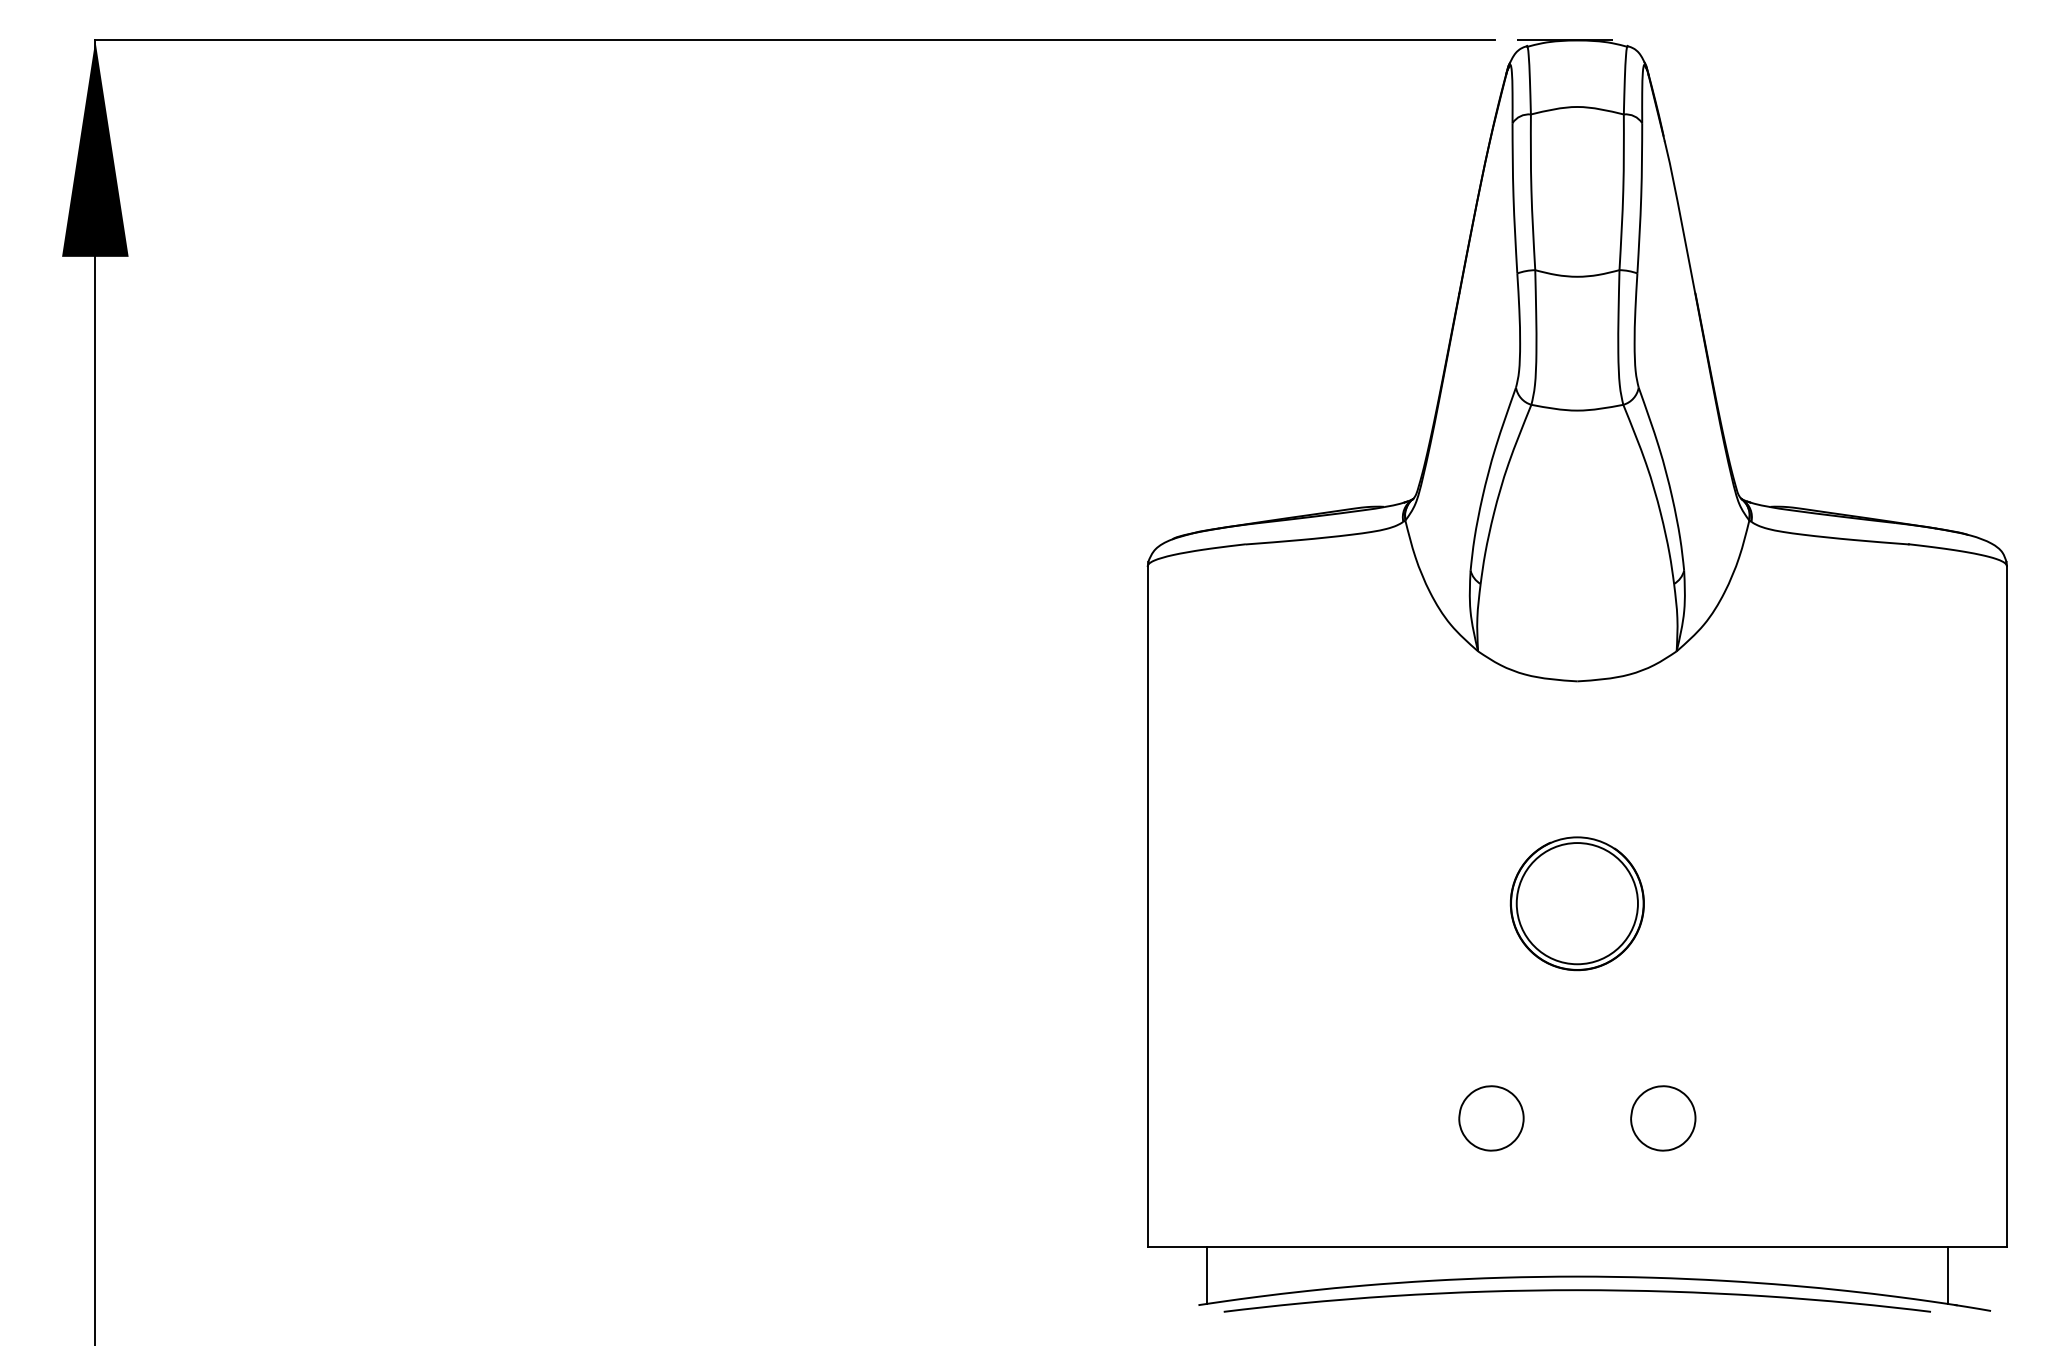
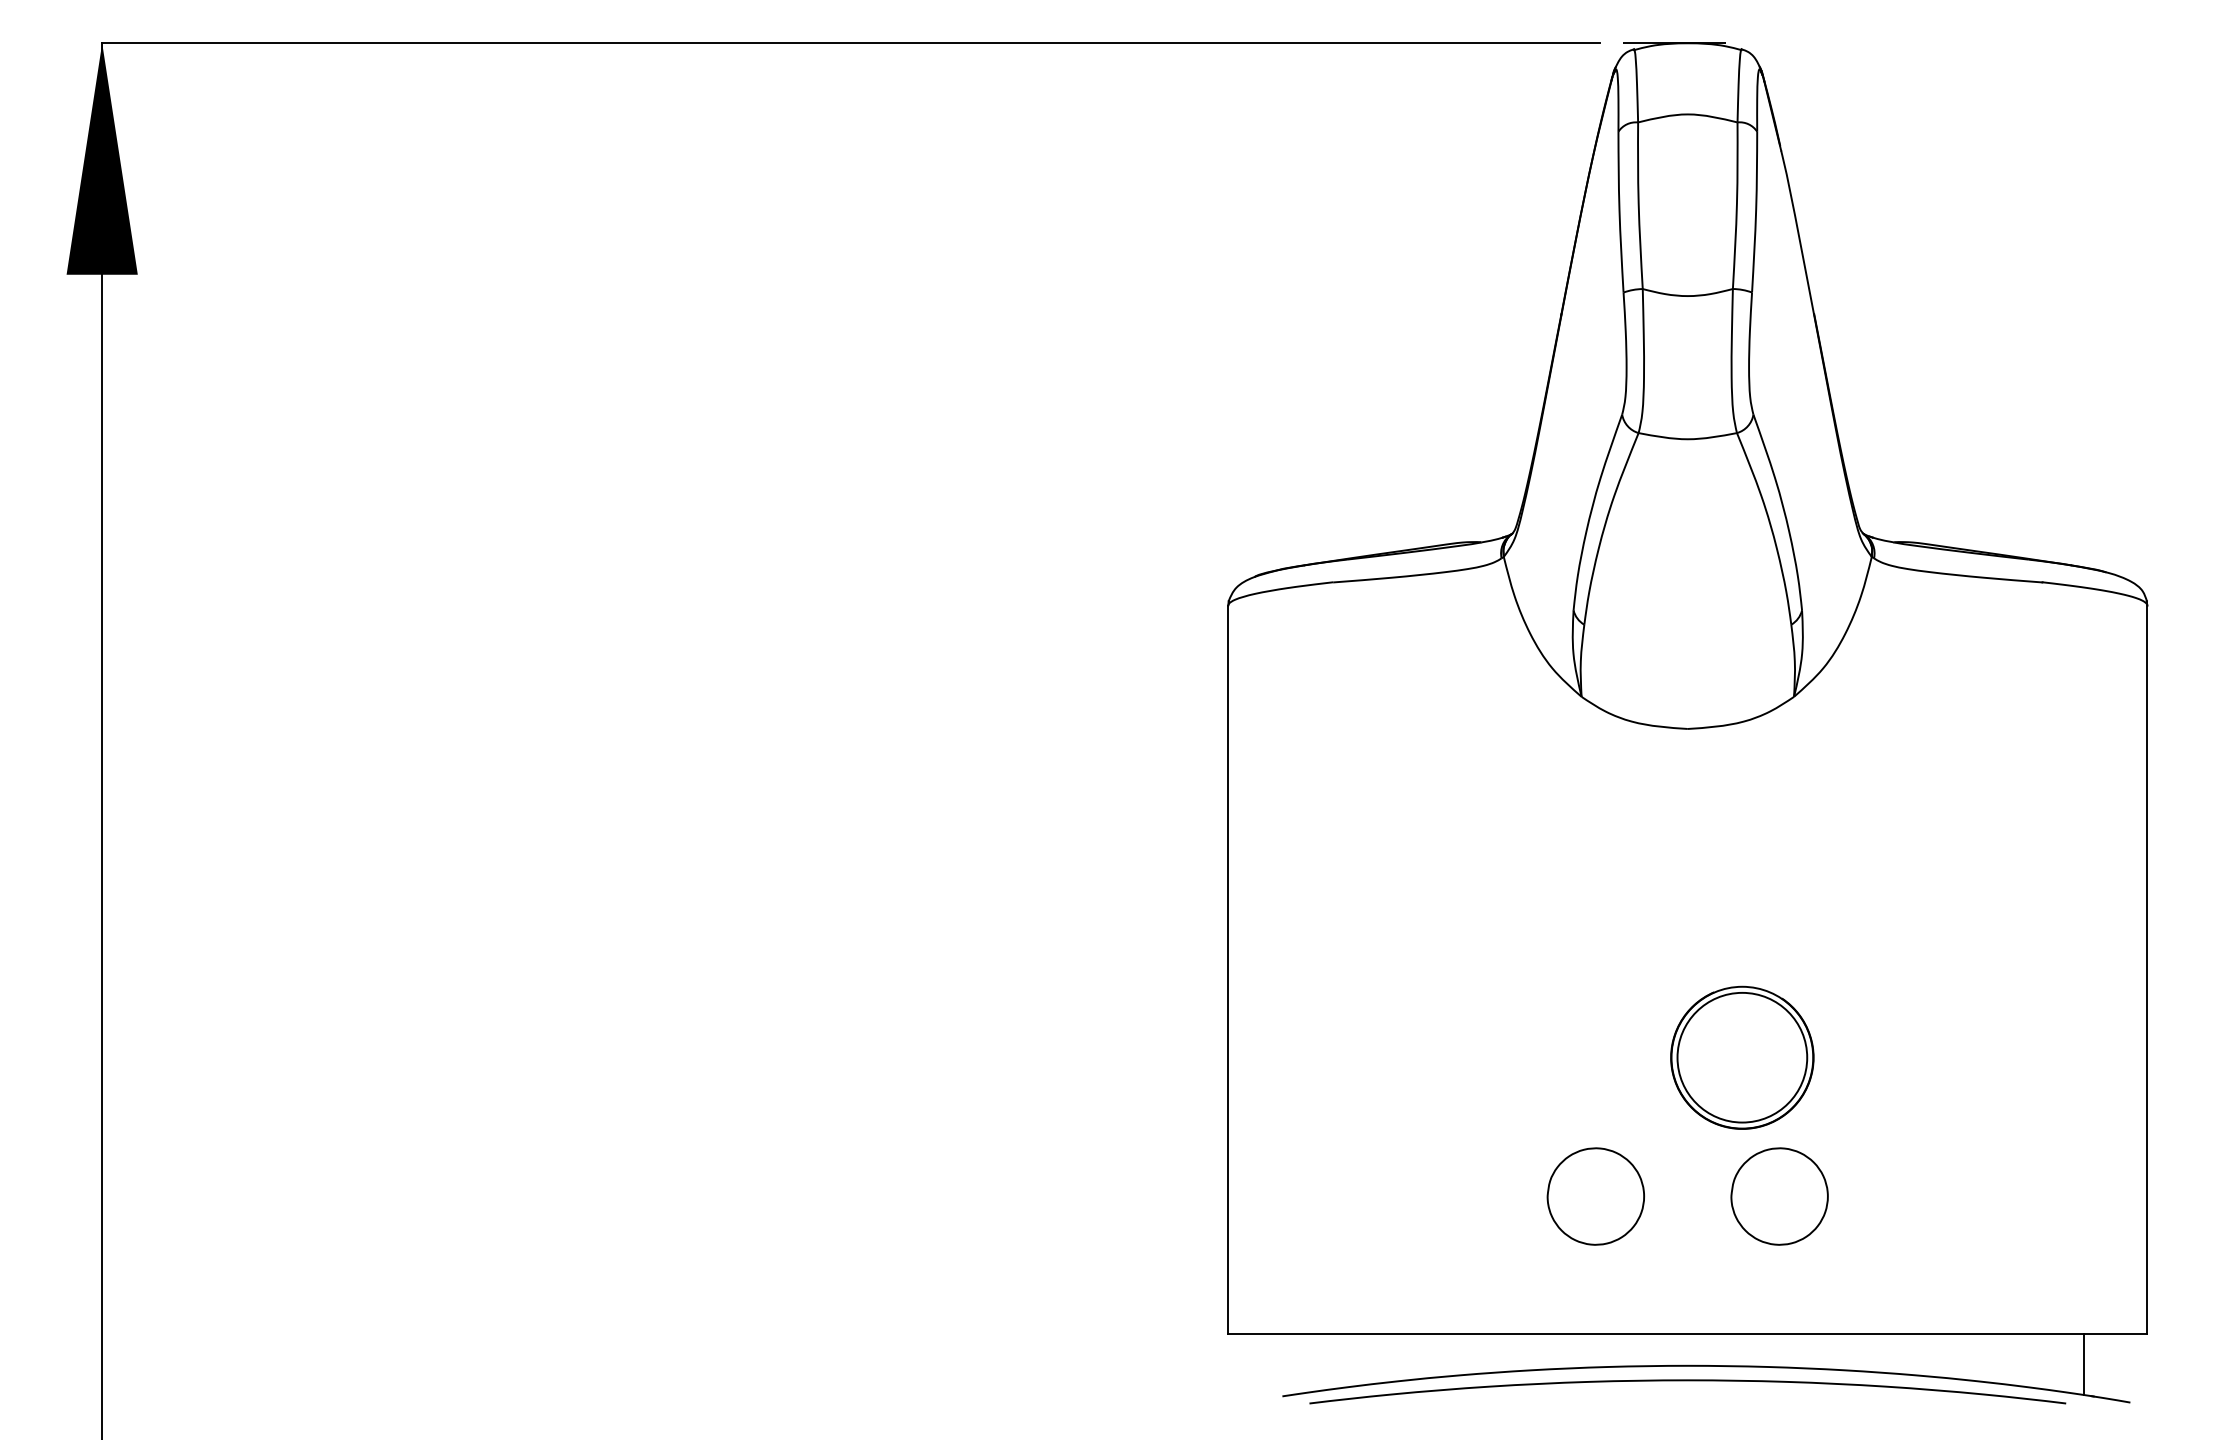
part: (1576, 903) -> (1741, 1057), moved
part: (1491, 1118) -> (1595, 1196), size x1.4
part: (1663, 1118) -> (1779, 1196), size x1.4
line: (1206, 1275) -> (1291, 1364), removed

